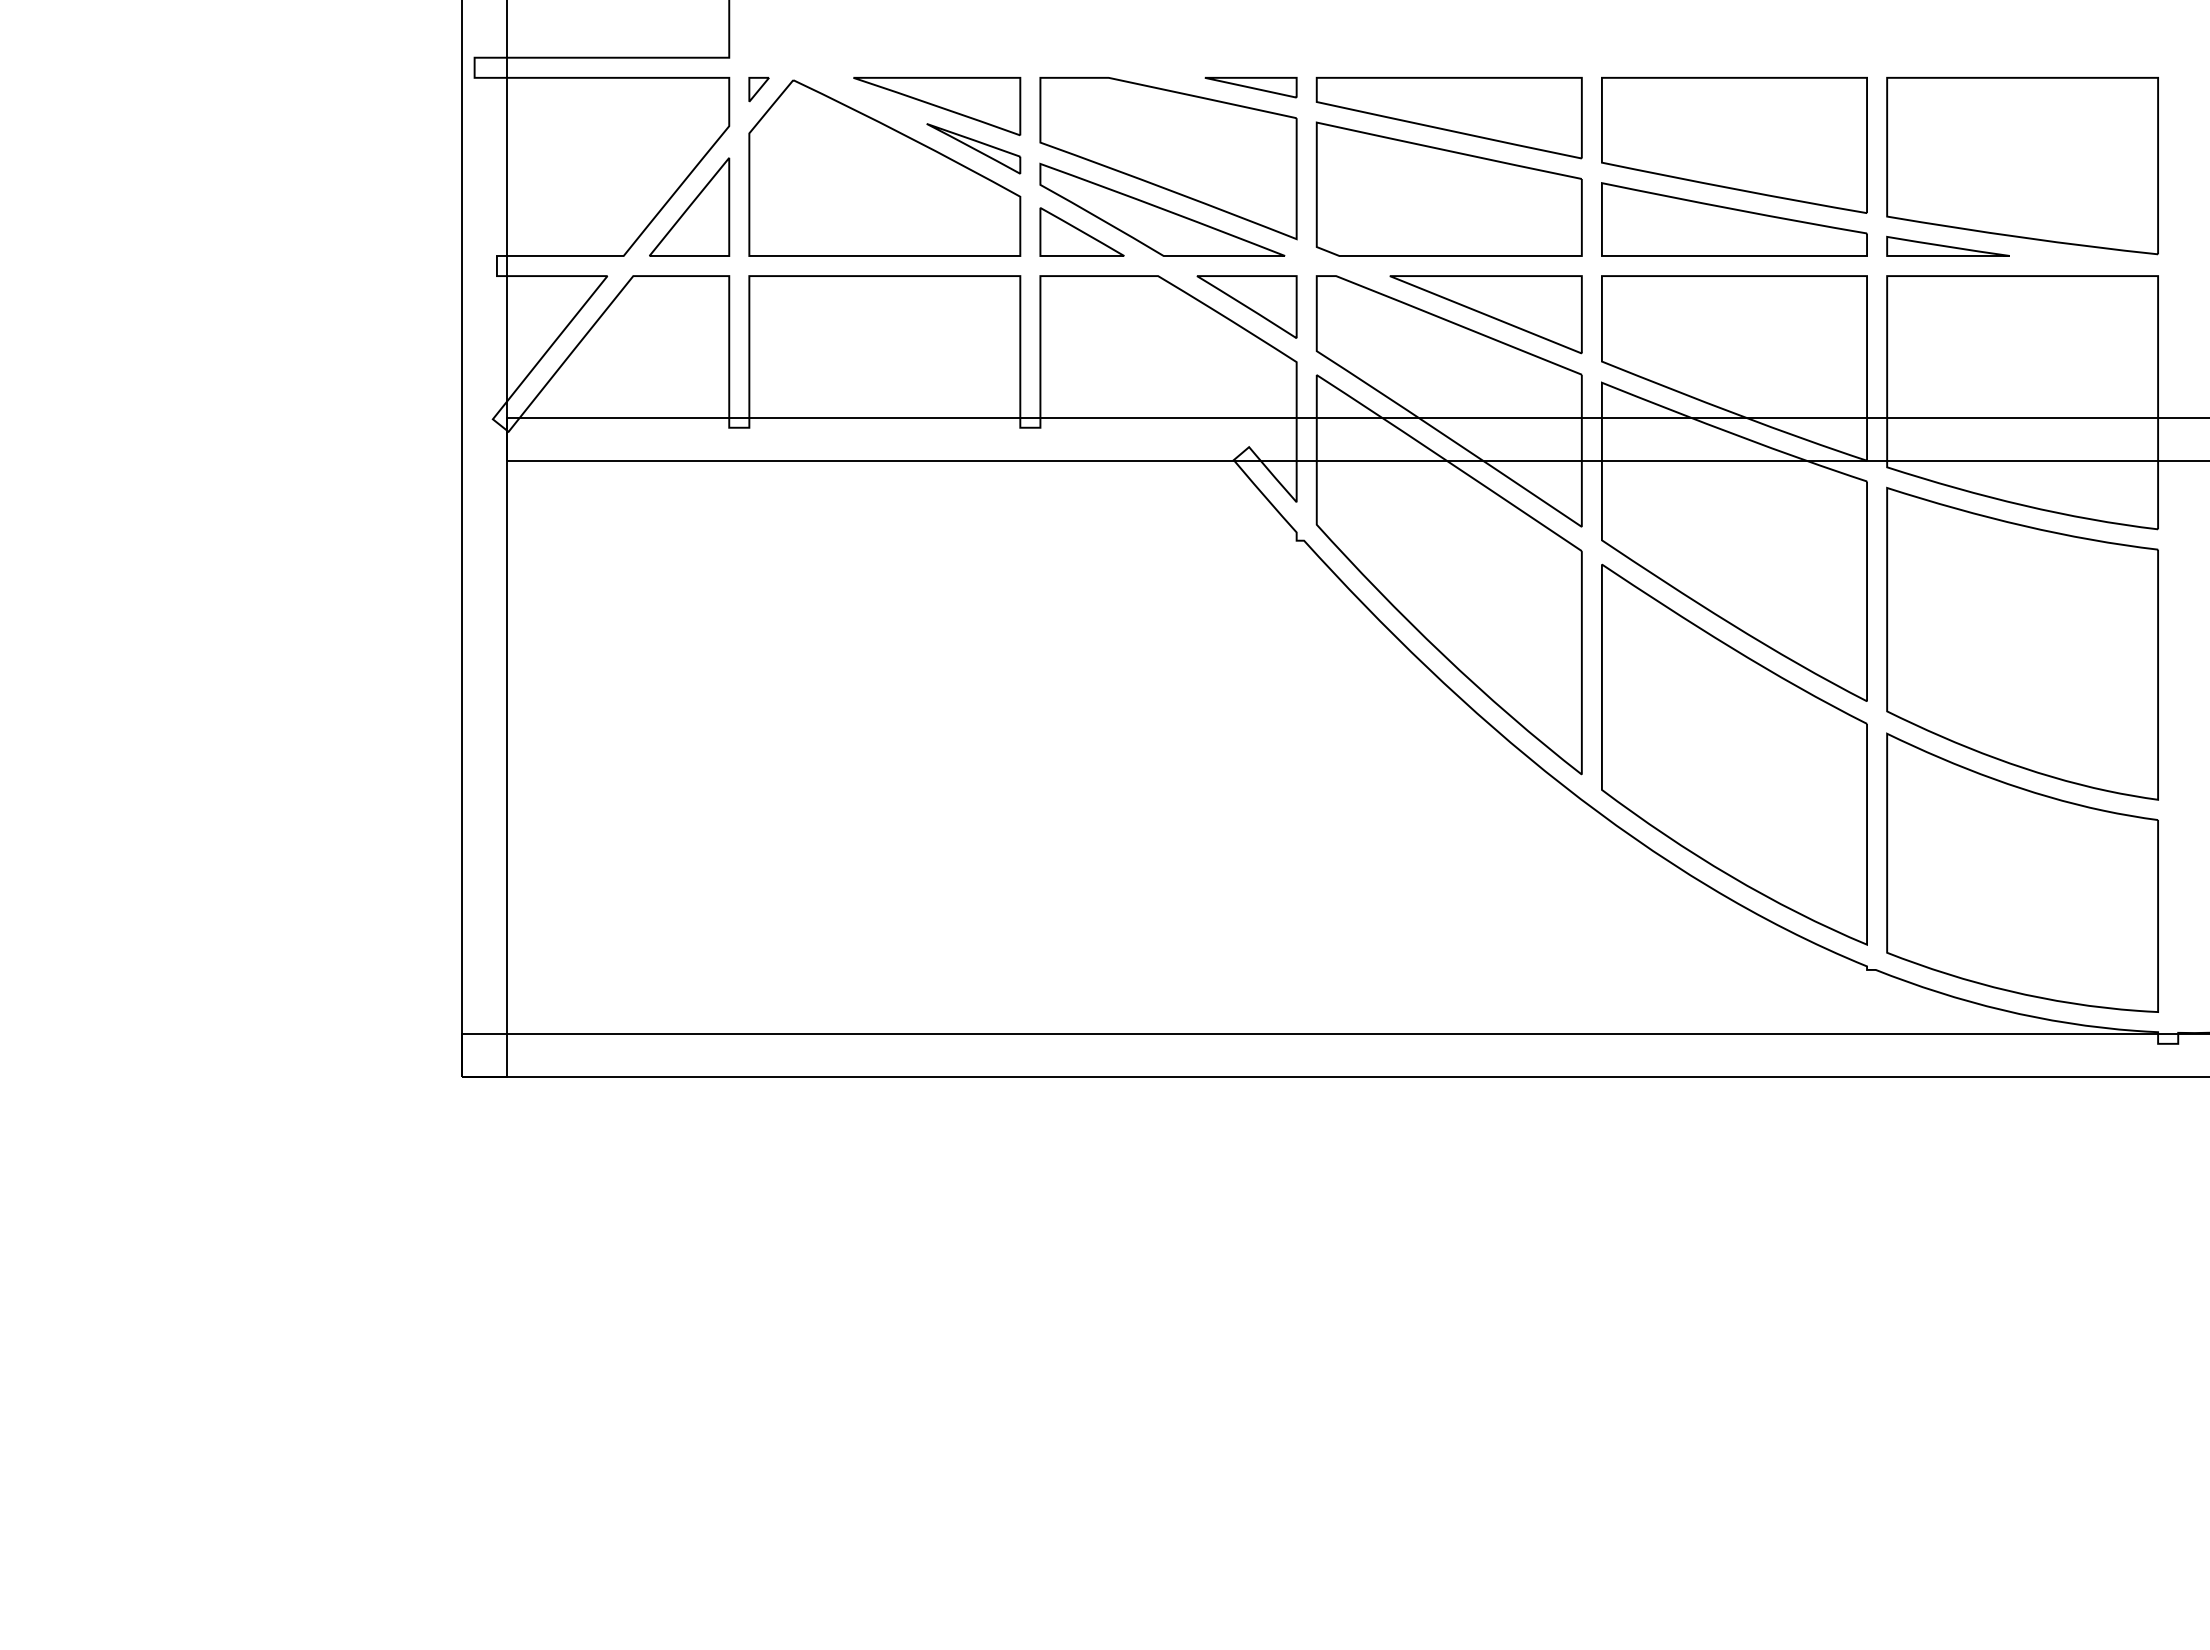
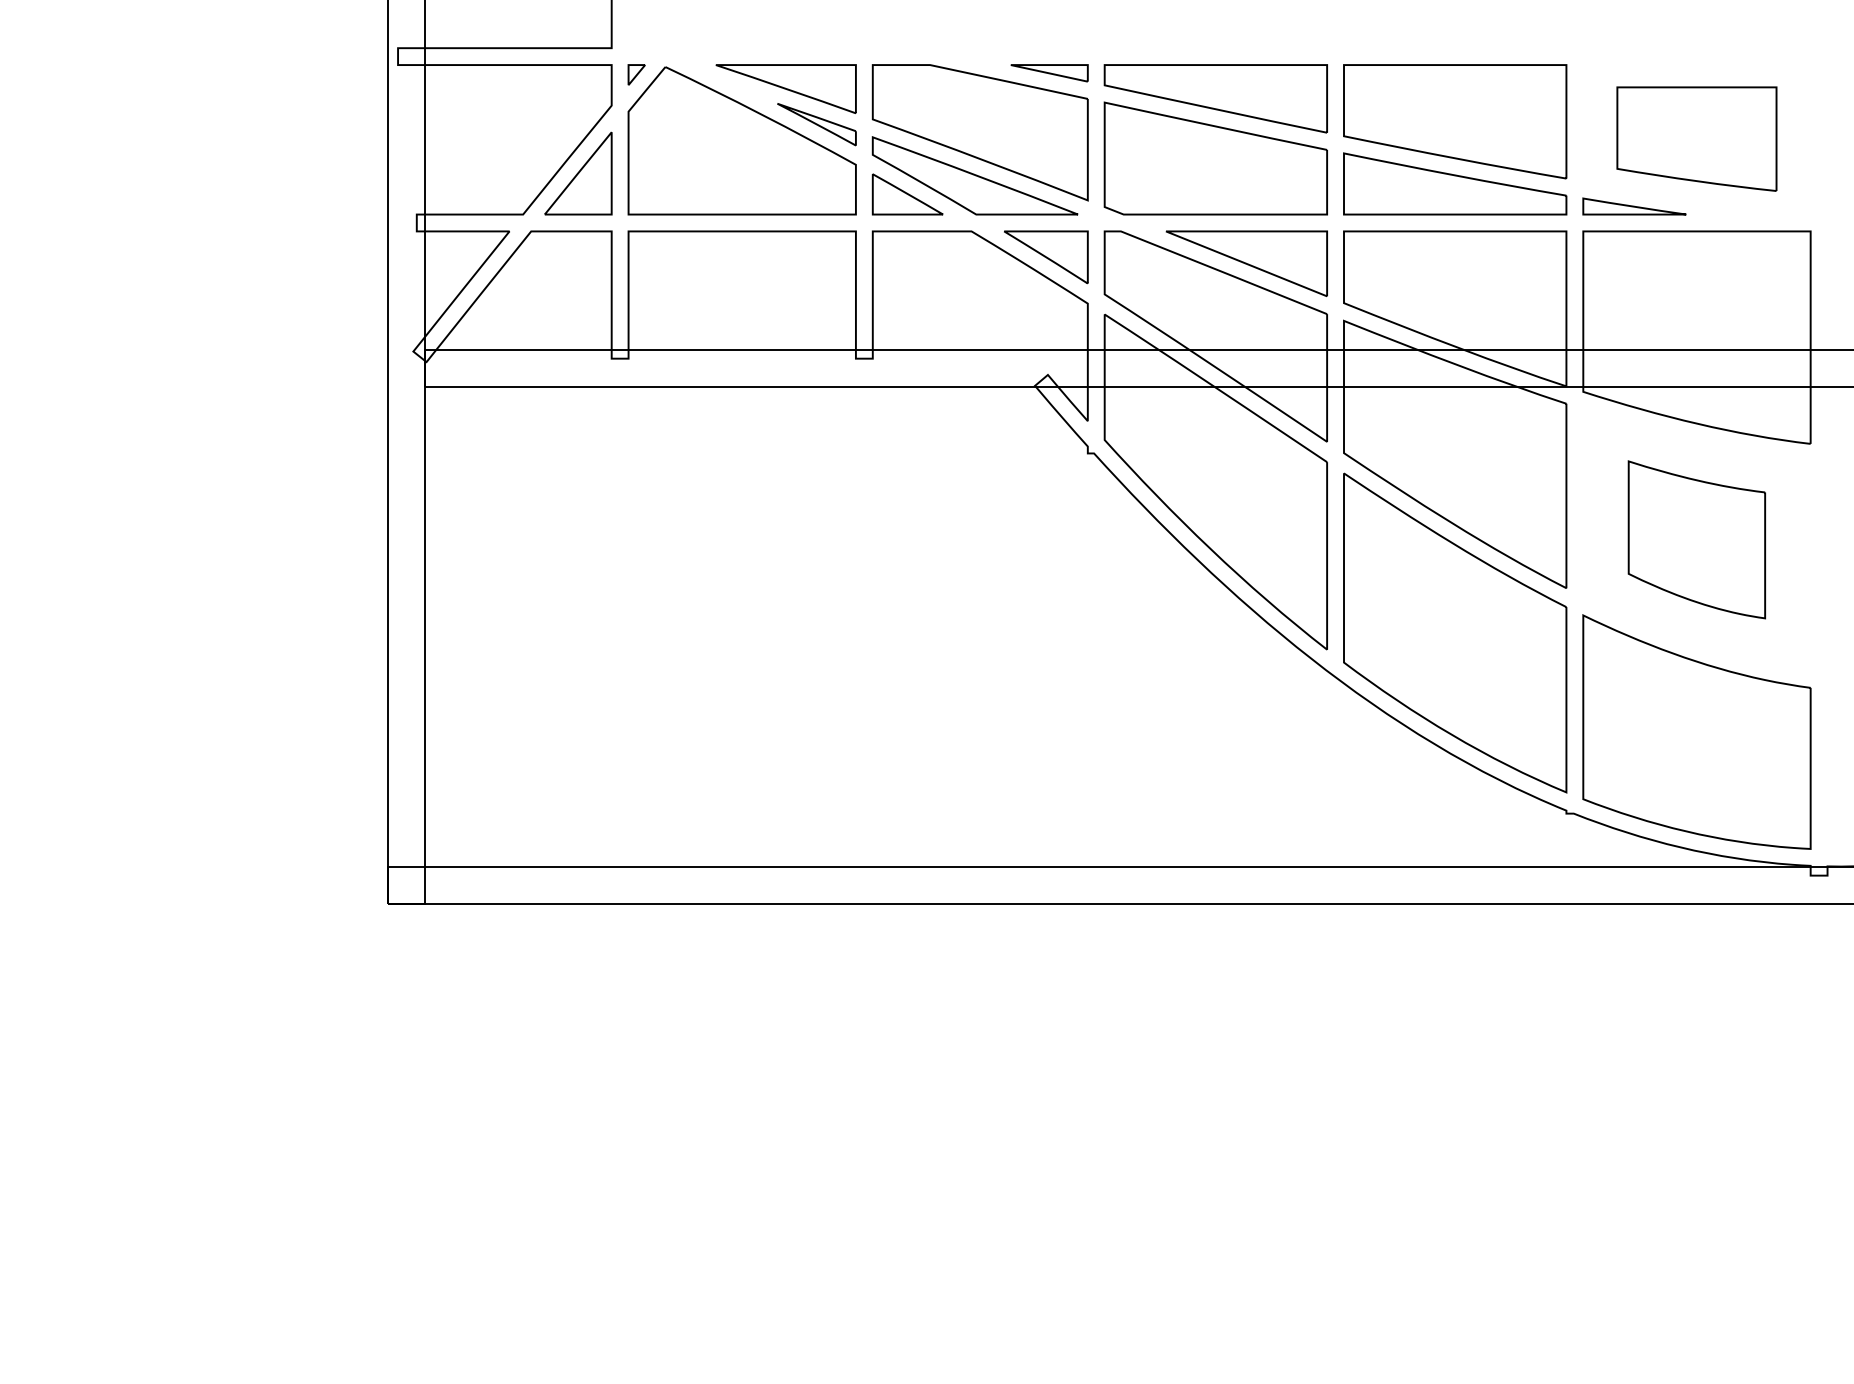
part: (2022, 166) -> (1696, 139), size x0.7
part: (2022, 643) -> (1696, 539), size x0.6

